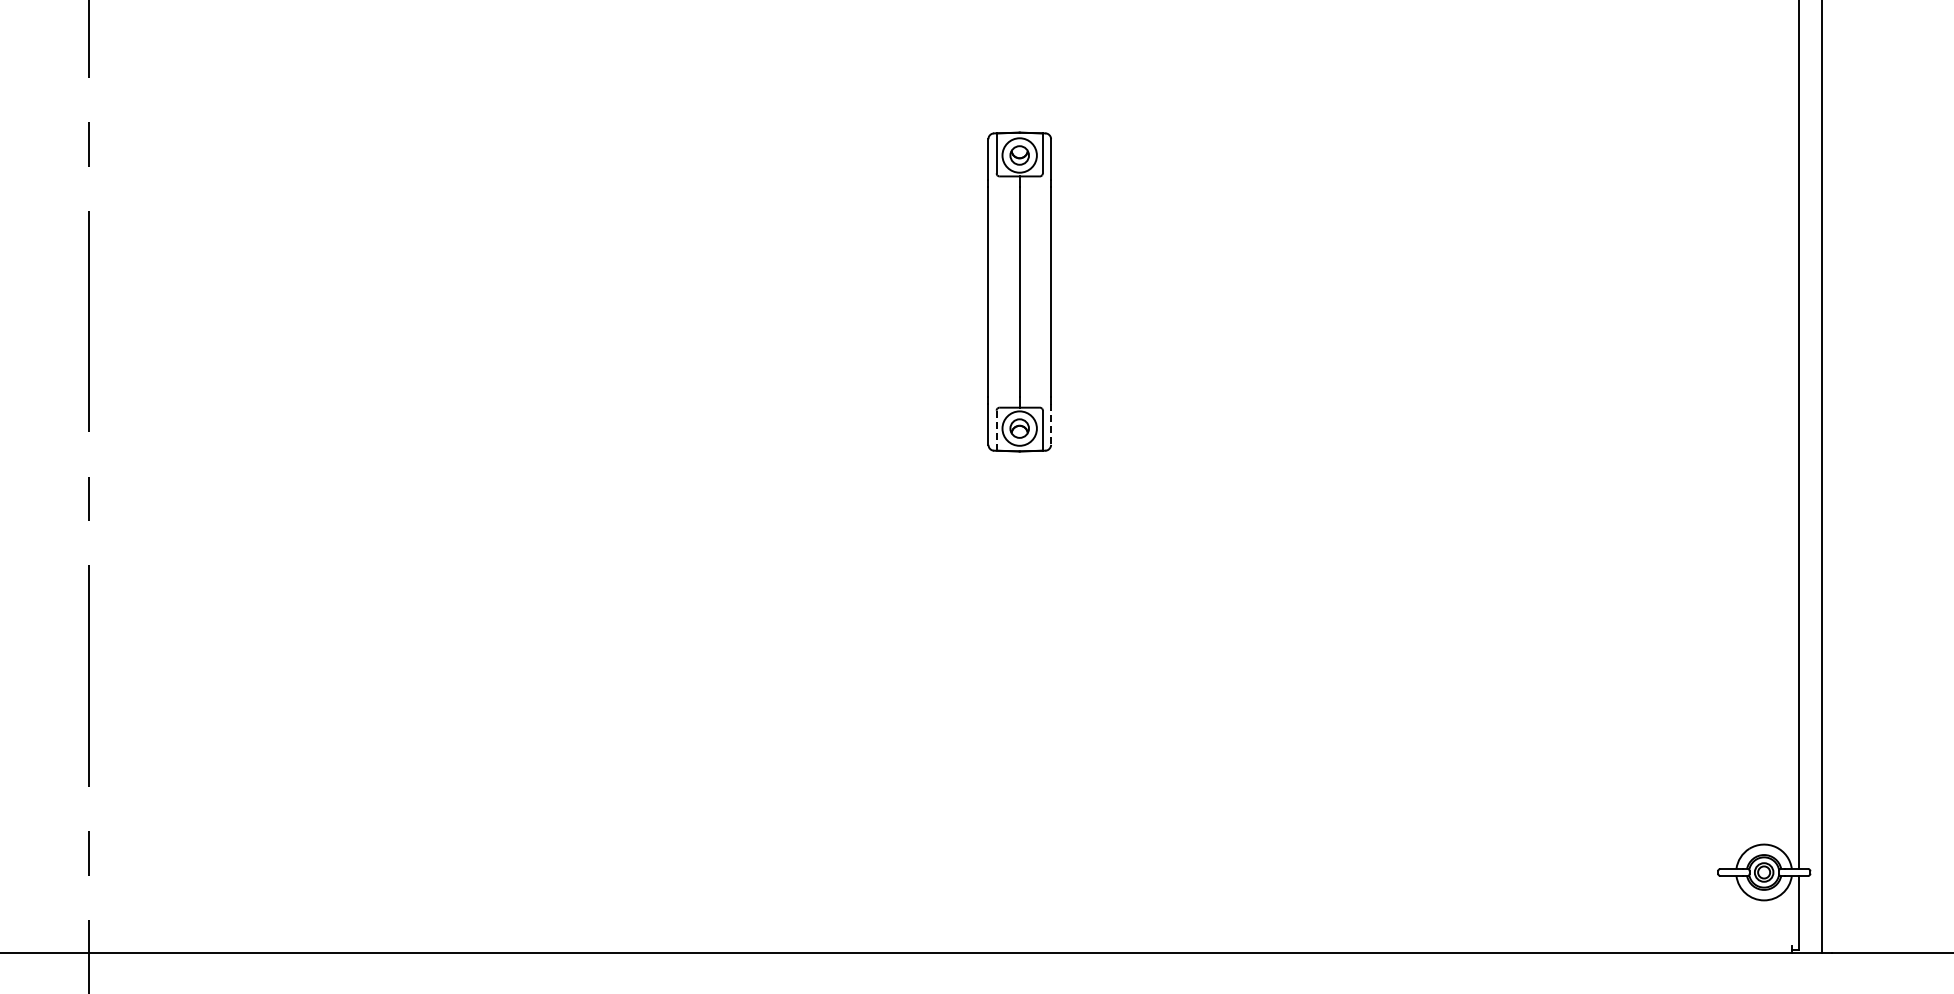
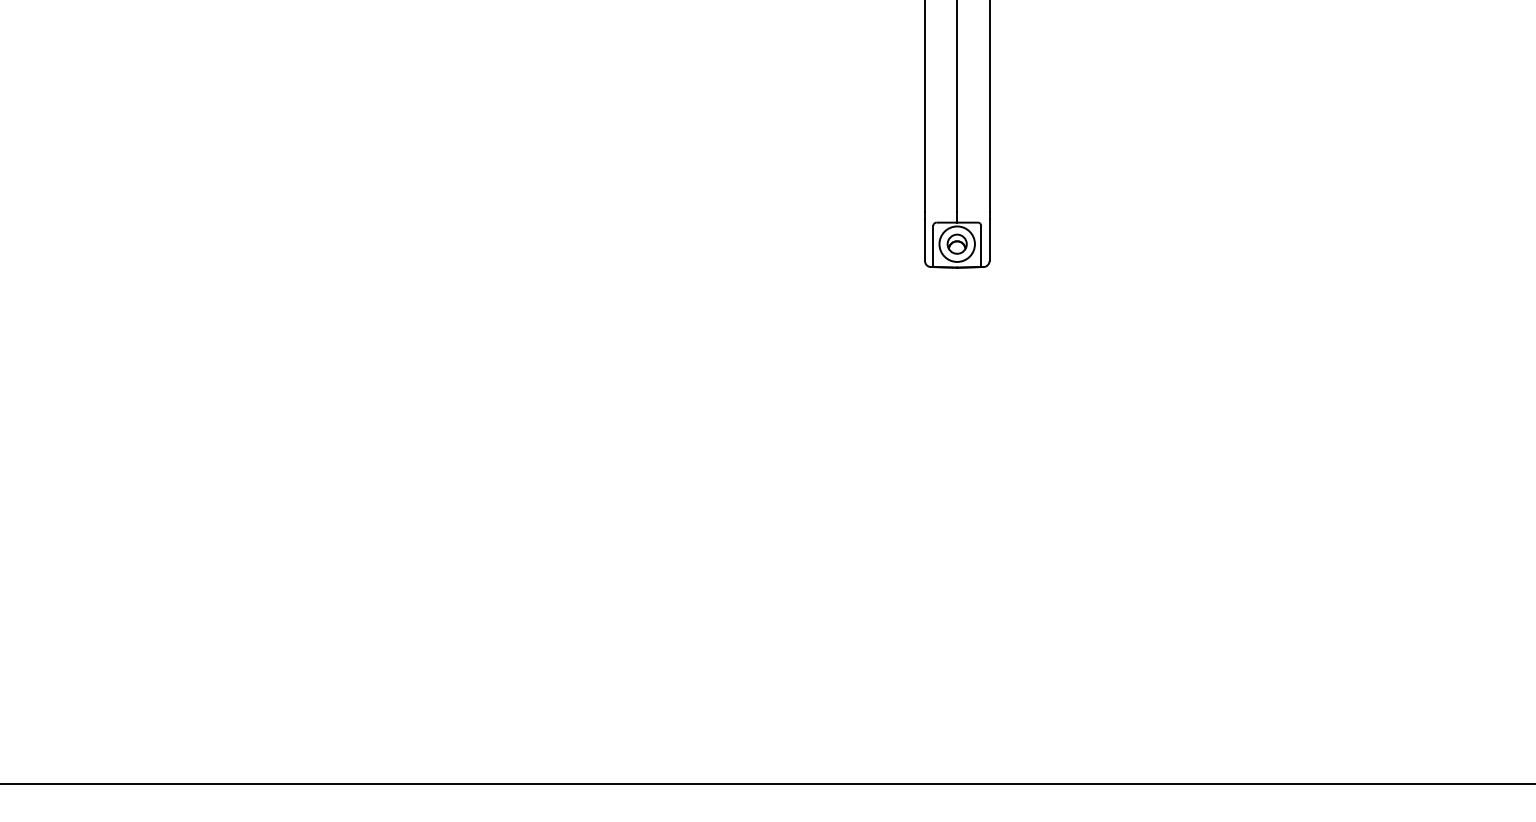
line: (1051, 424) -> (989, 239), dashed -> solid
line: (996, 430) -> (933, 246), dashed -> solid

